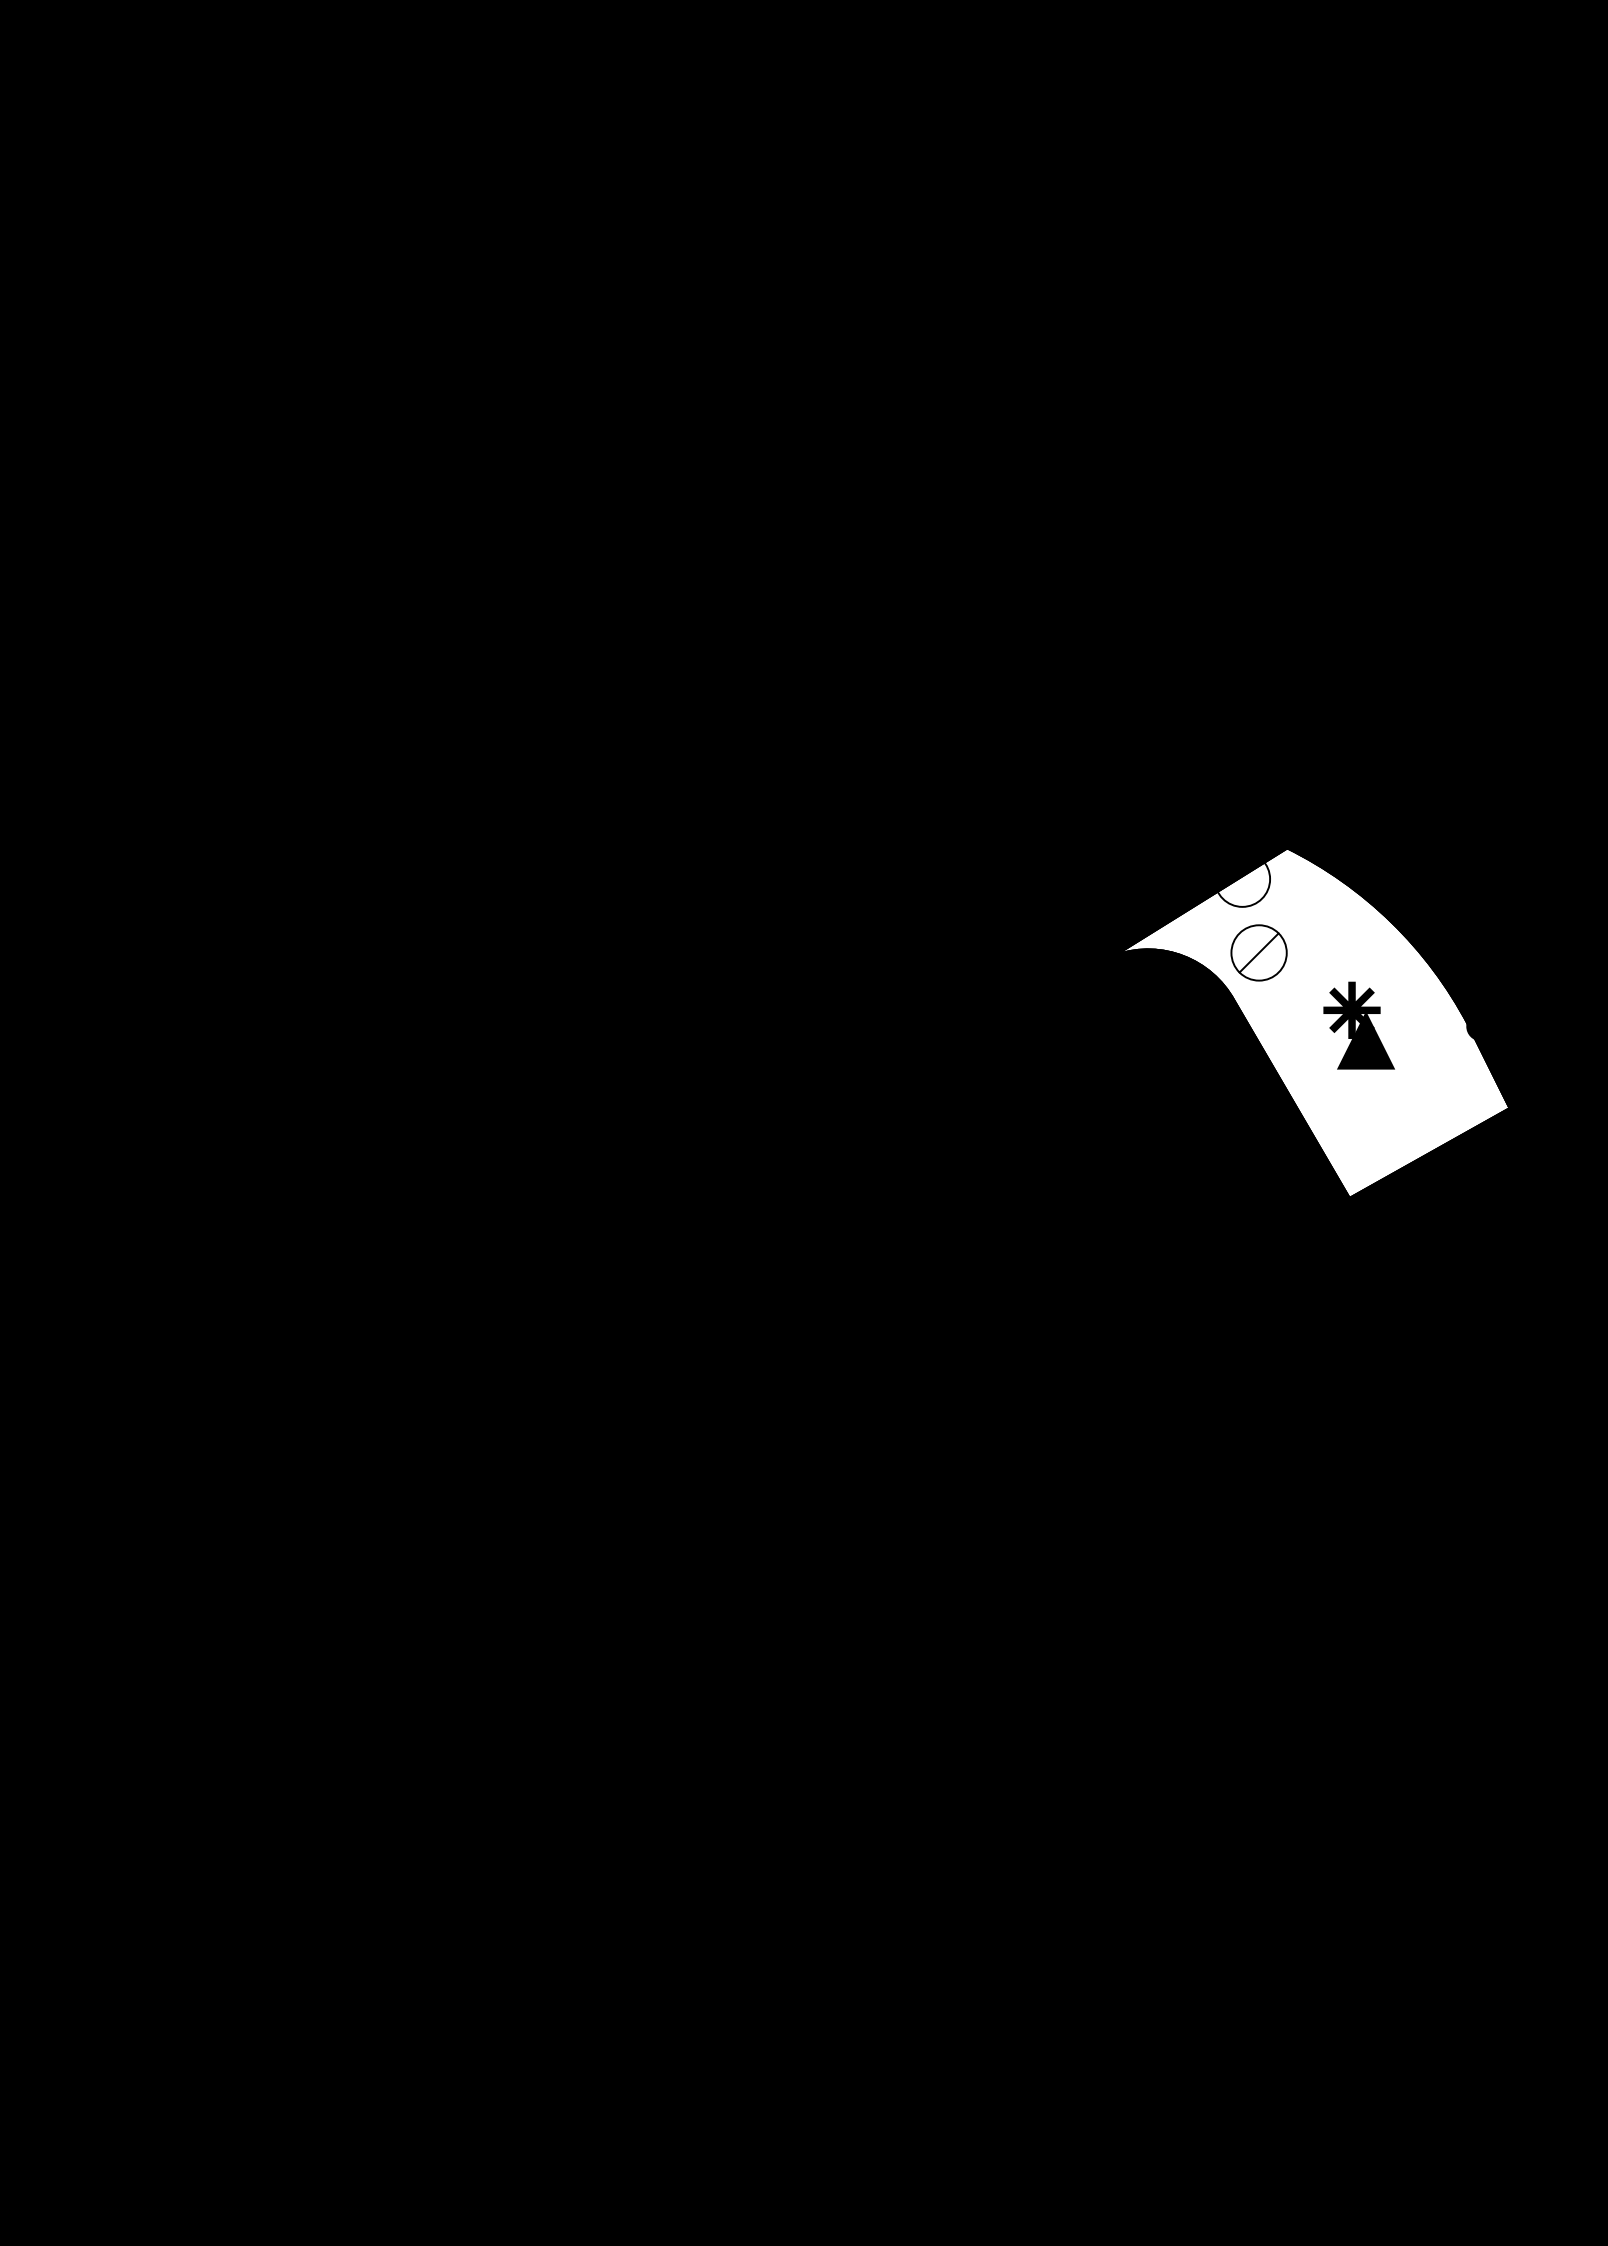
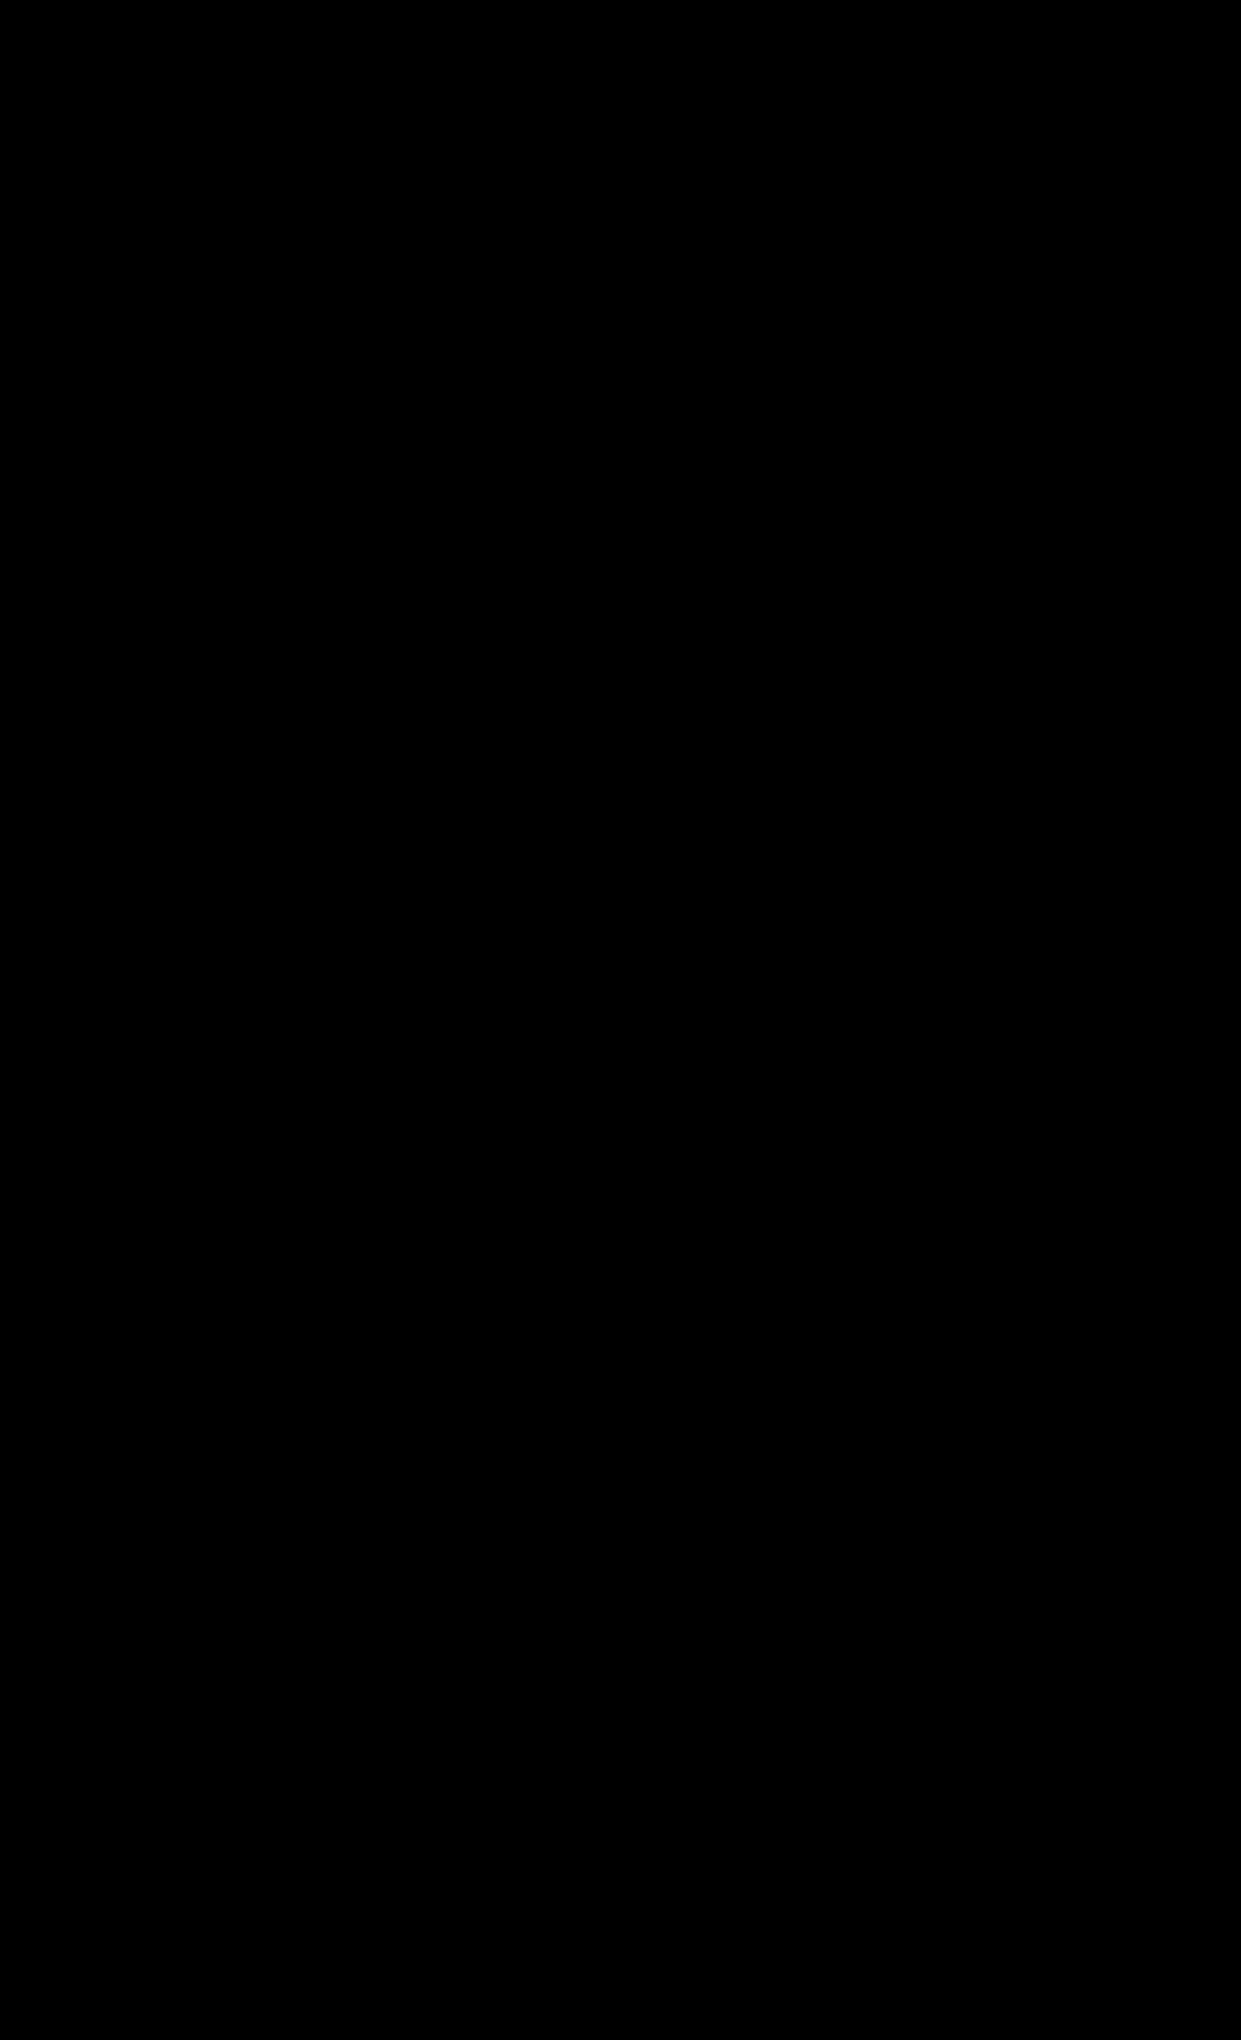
fill: (1313, 1022) -> (1038, 862), added

